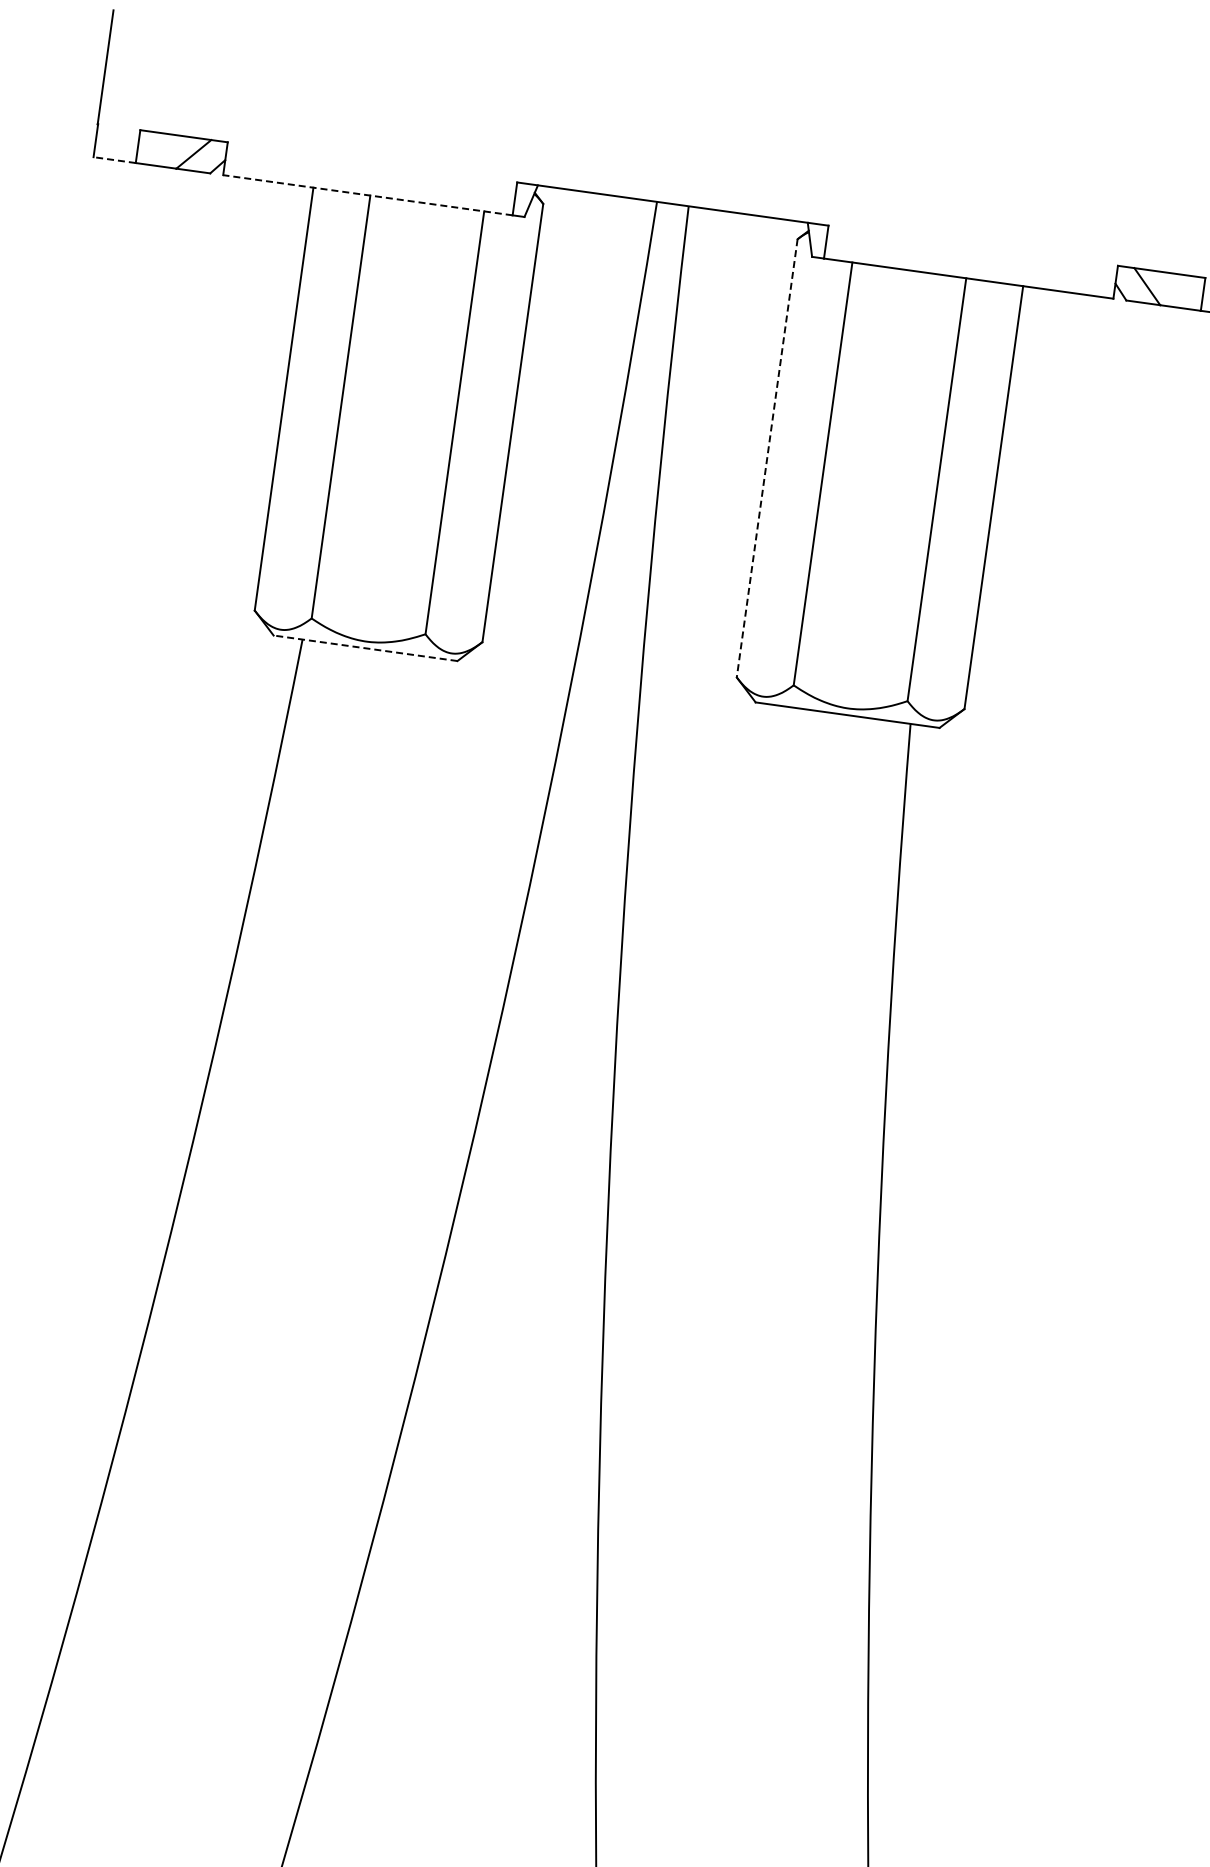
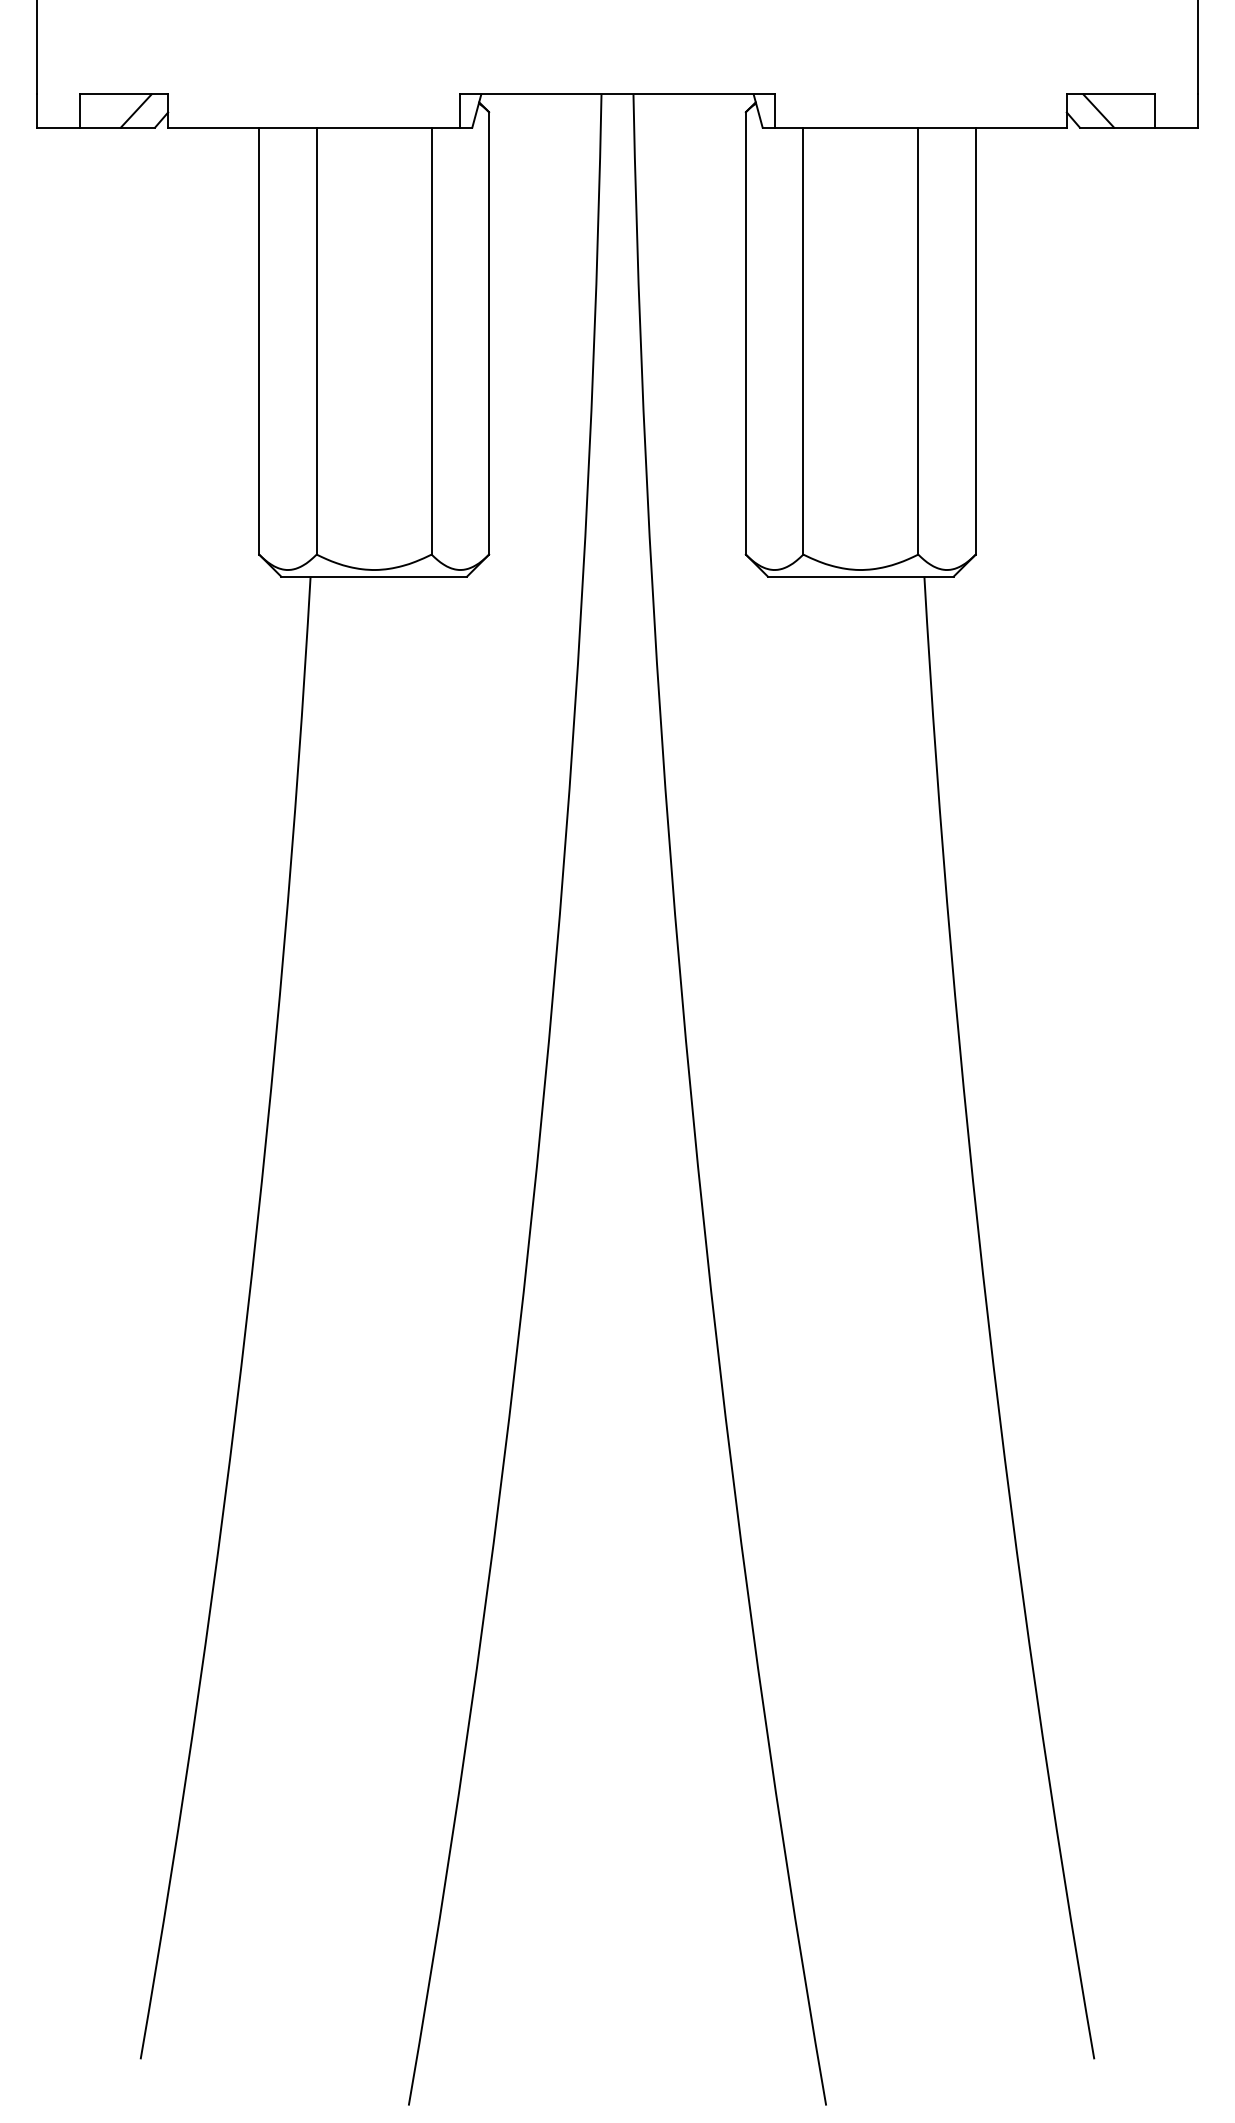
line: (114, 159) -> (58, 127), dashed -> solid
line: (367, 194) -> (313, 127), dashed -> solid
line: (766, 458) -> (745, 333), dashed -> solid
line: (365, 648) -> (374, 576), dashed -> solid

